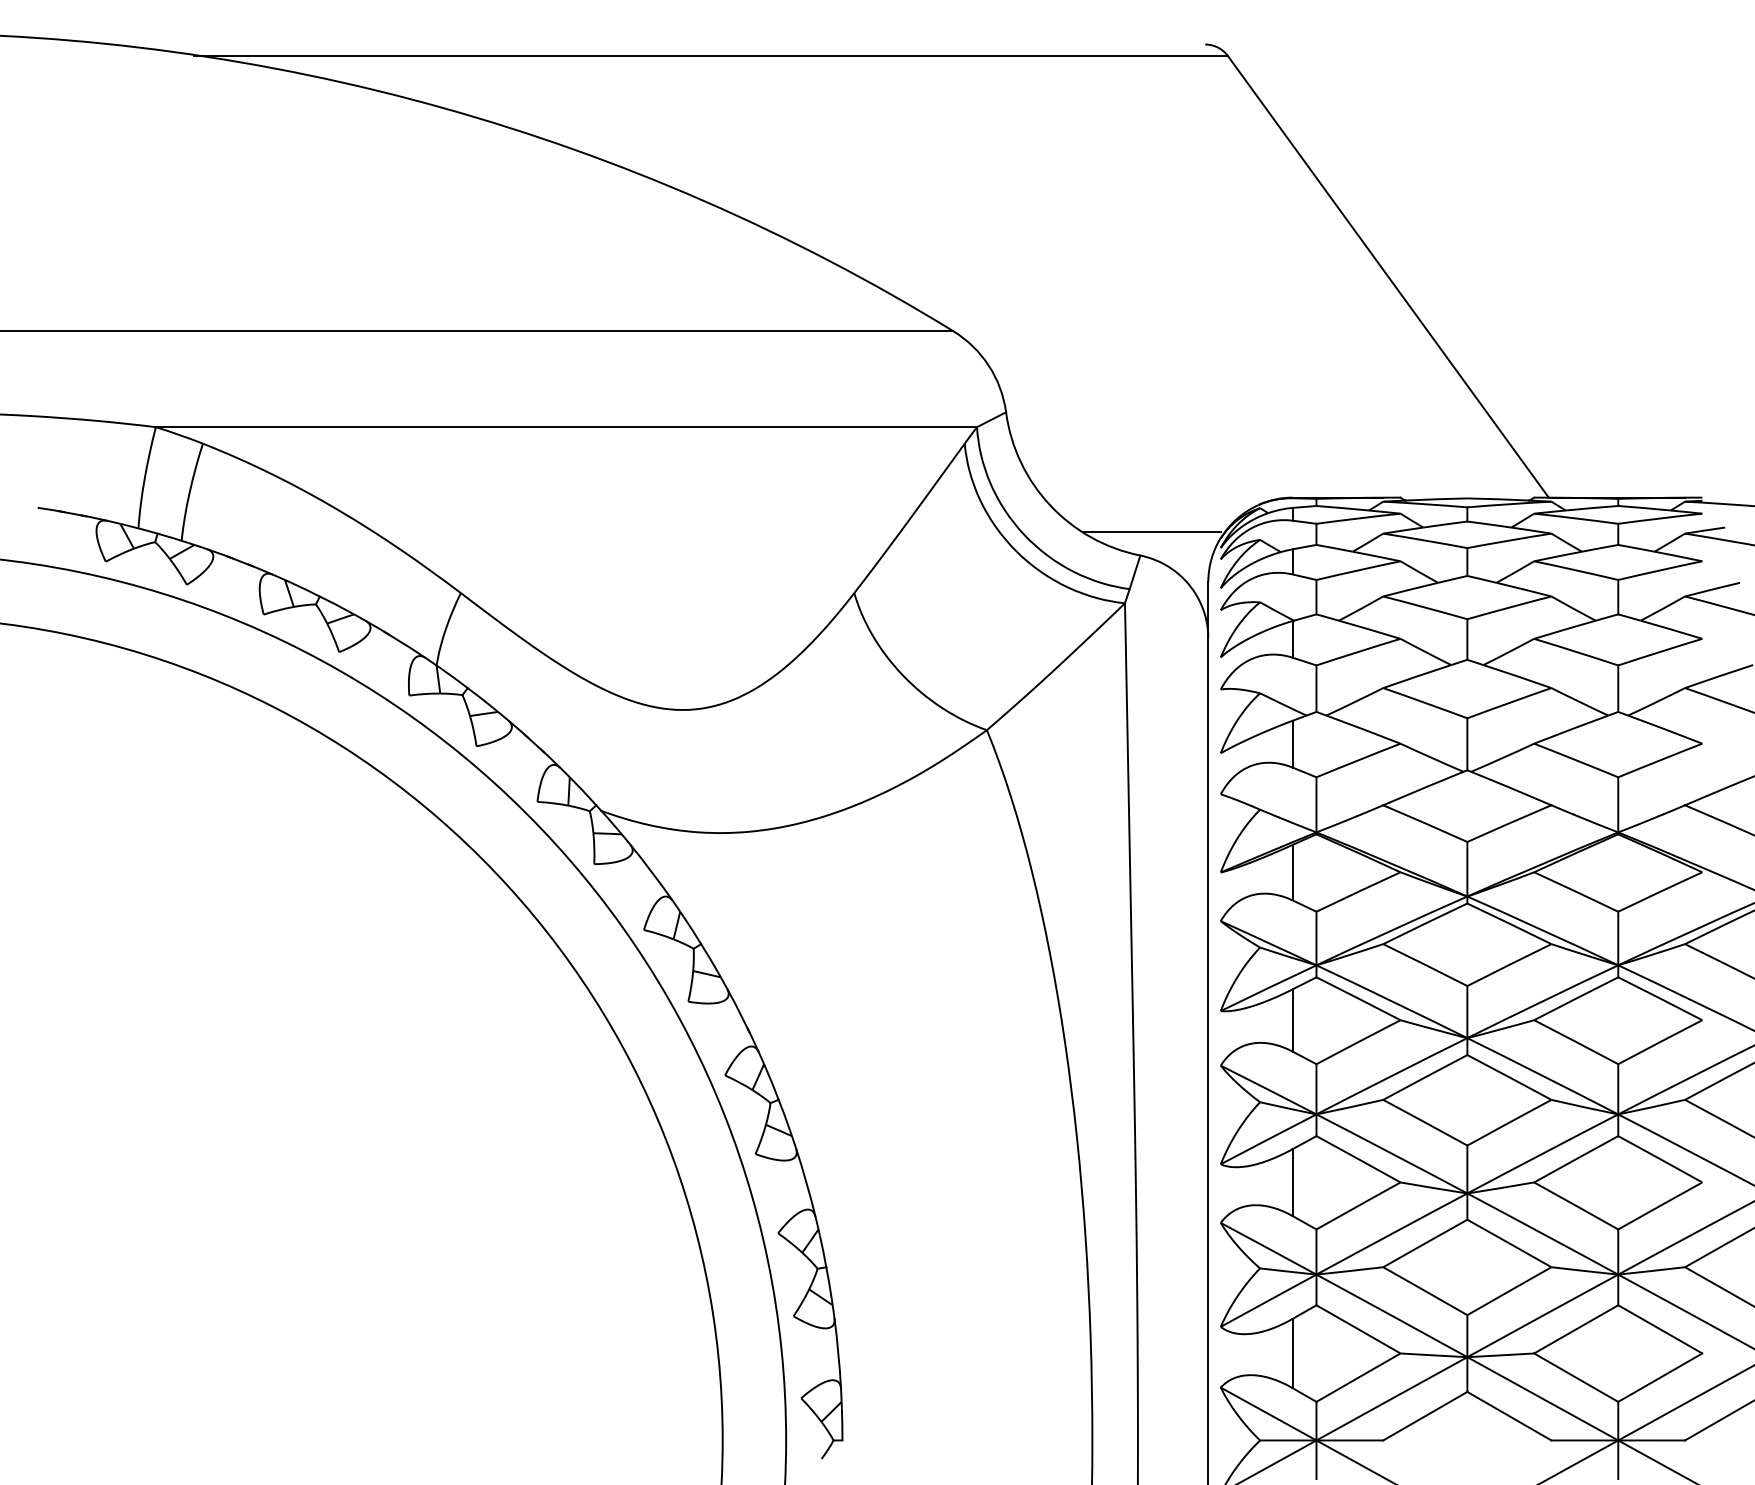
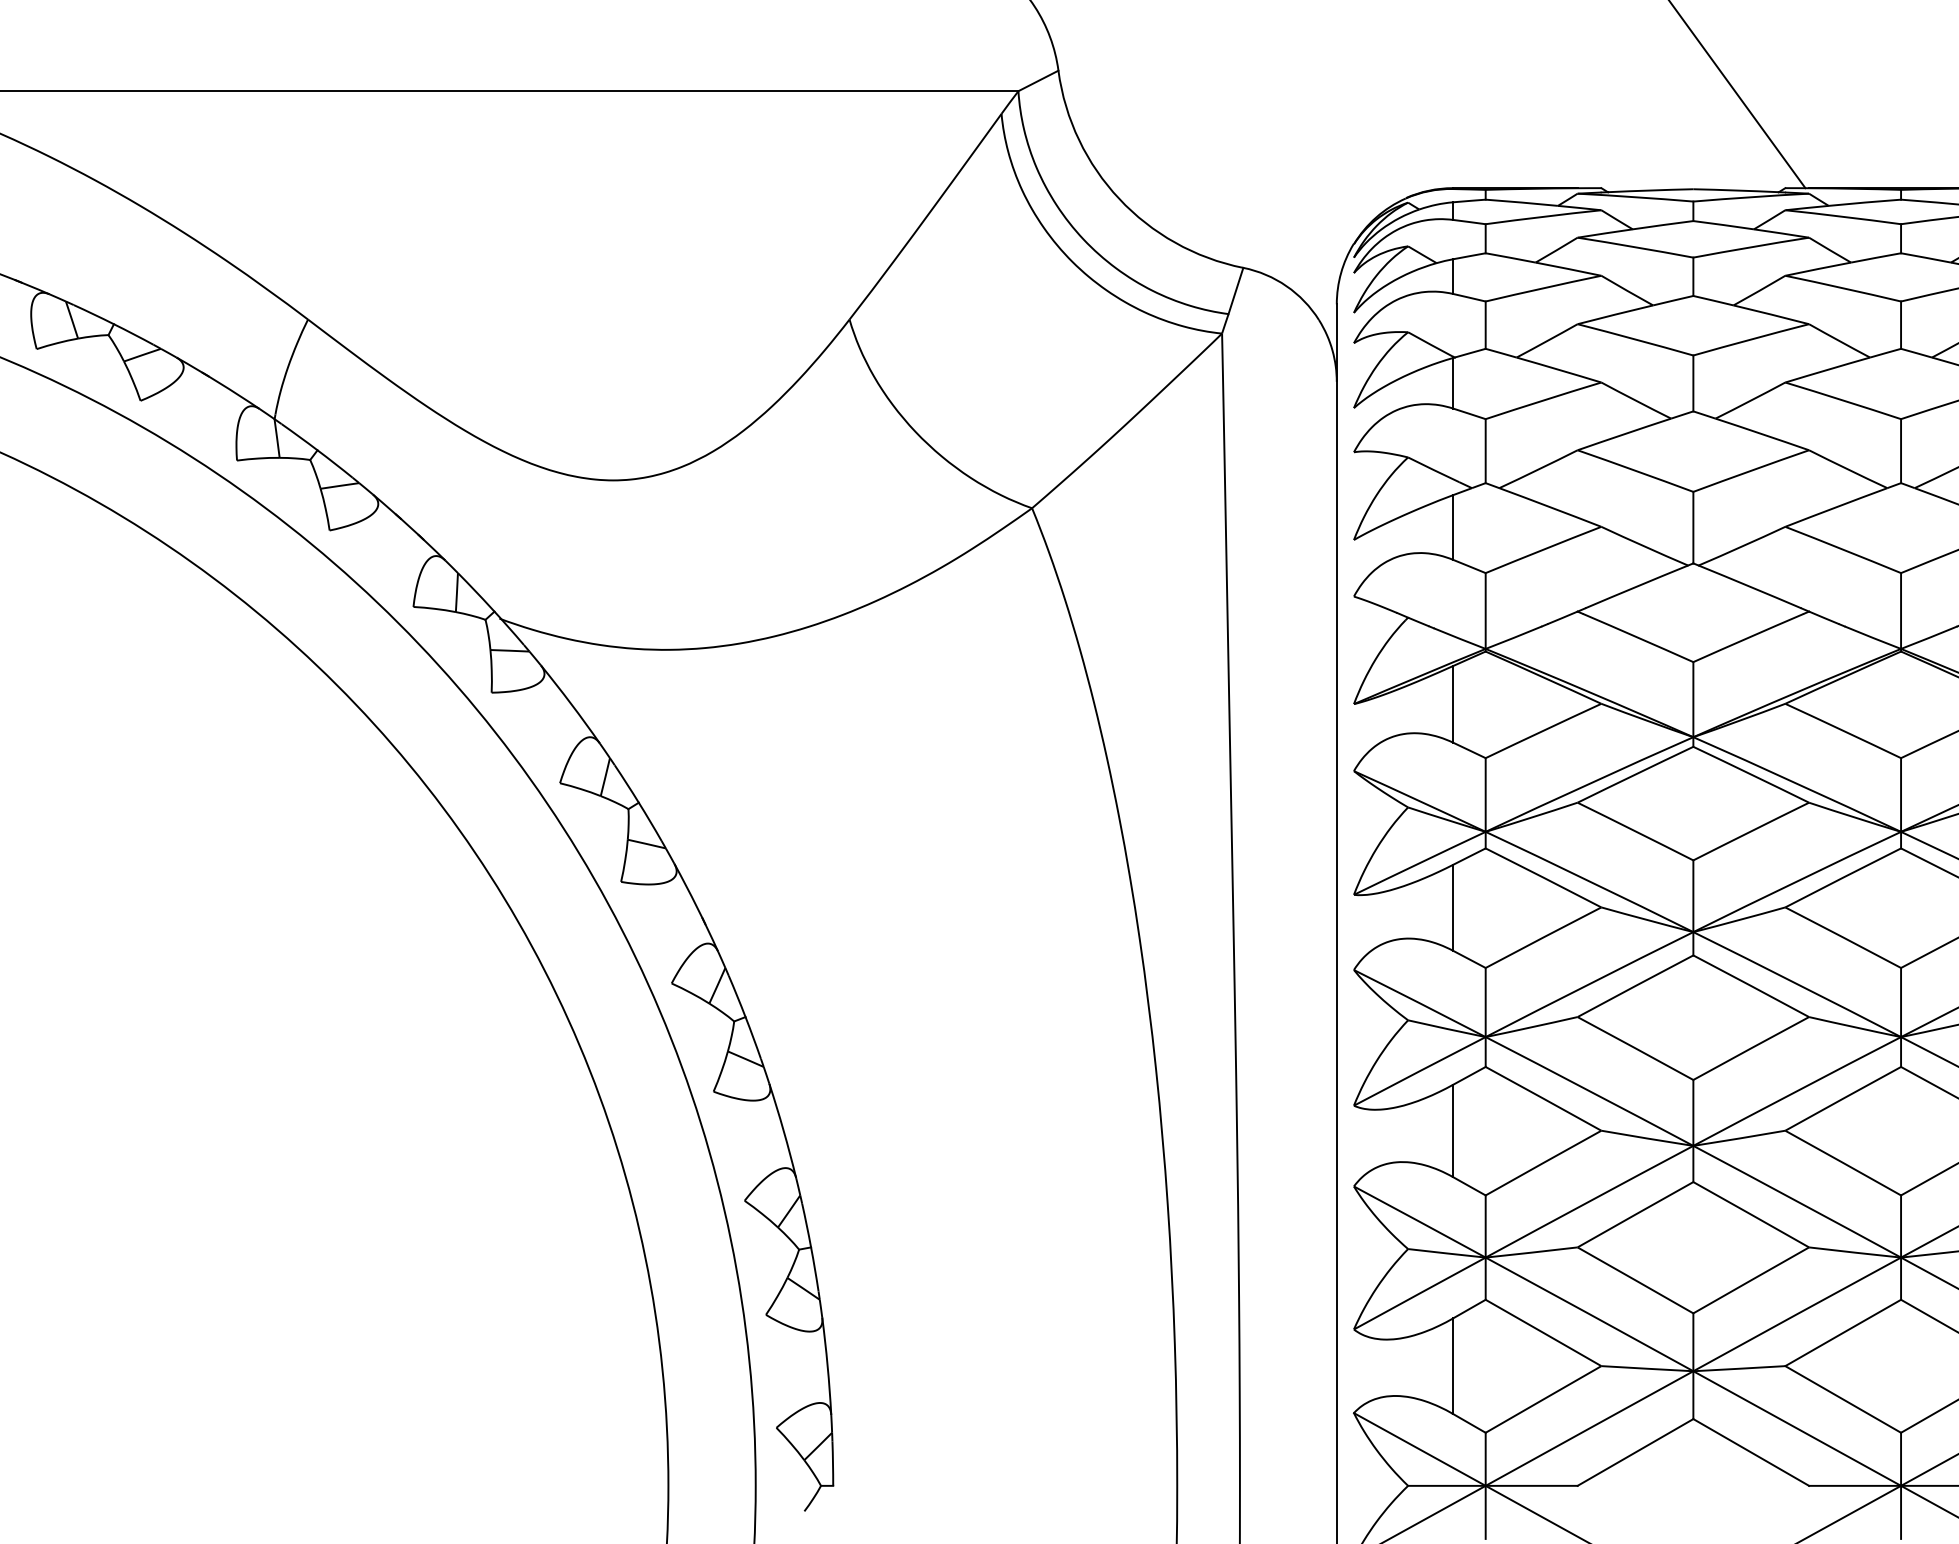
line: (1151, 531) -> (1258, 234), removed

